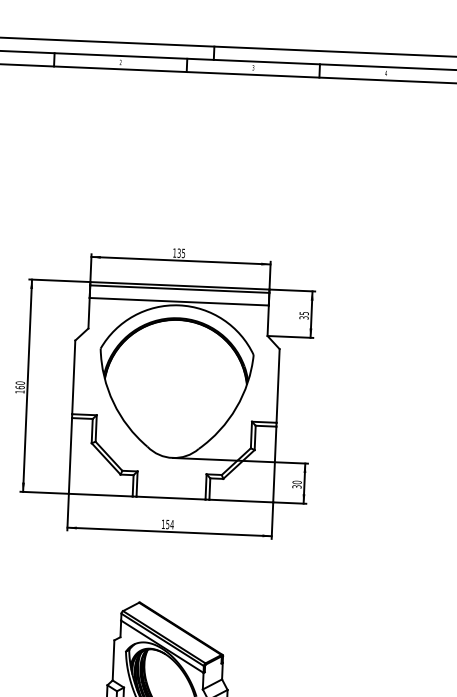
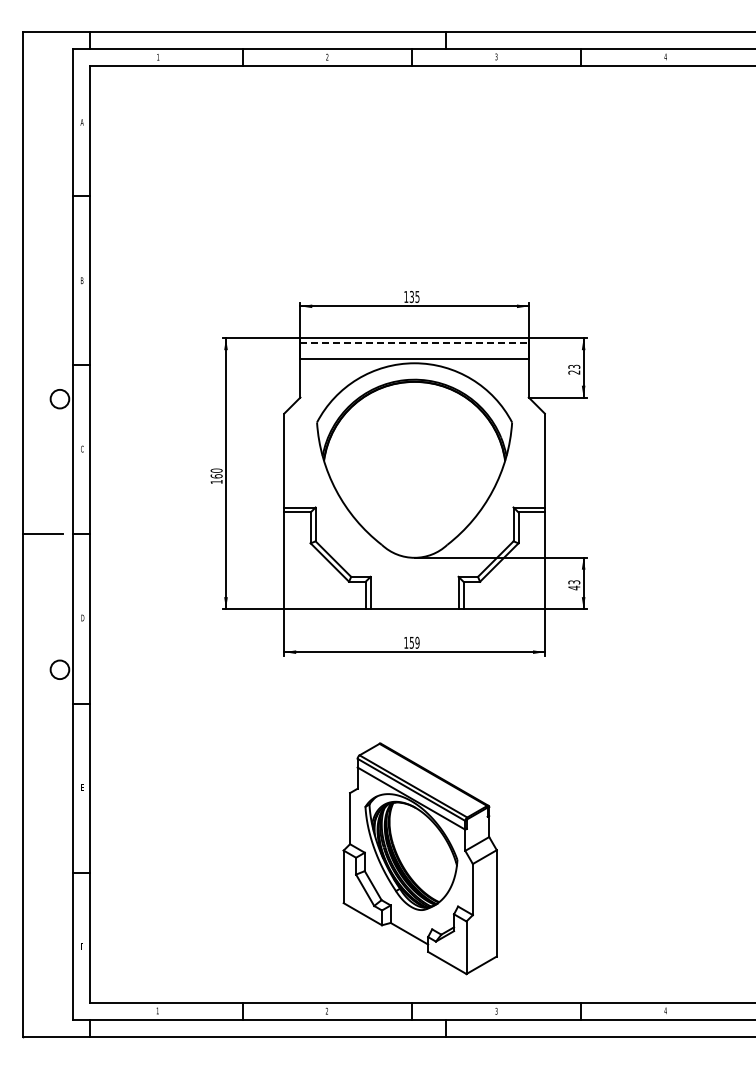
line: (180, 289) -> (415, 342), solid -> dashed
text: (304, 315) -> (574, 369), 35 -> 23
text: (297, 484) -> (574, 585), 30 -> 43
text: (172, 524) -> (417, 642), 154 -> 159

